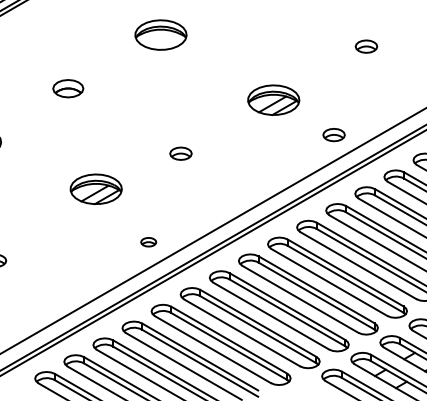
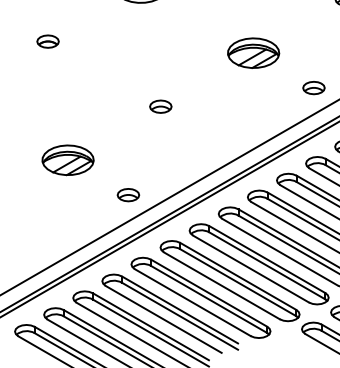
part: (67, 88) -> (47, 41), size x0.71
part: (95, 189) -> (67, 160), moved
part: (148, 242) -> (128, 195), size x1.43

